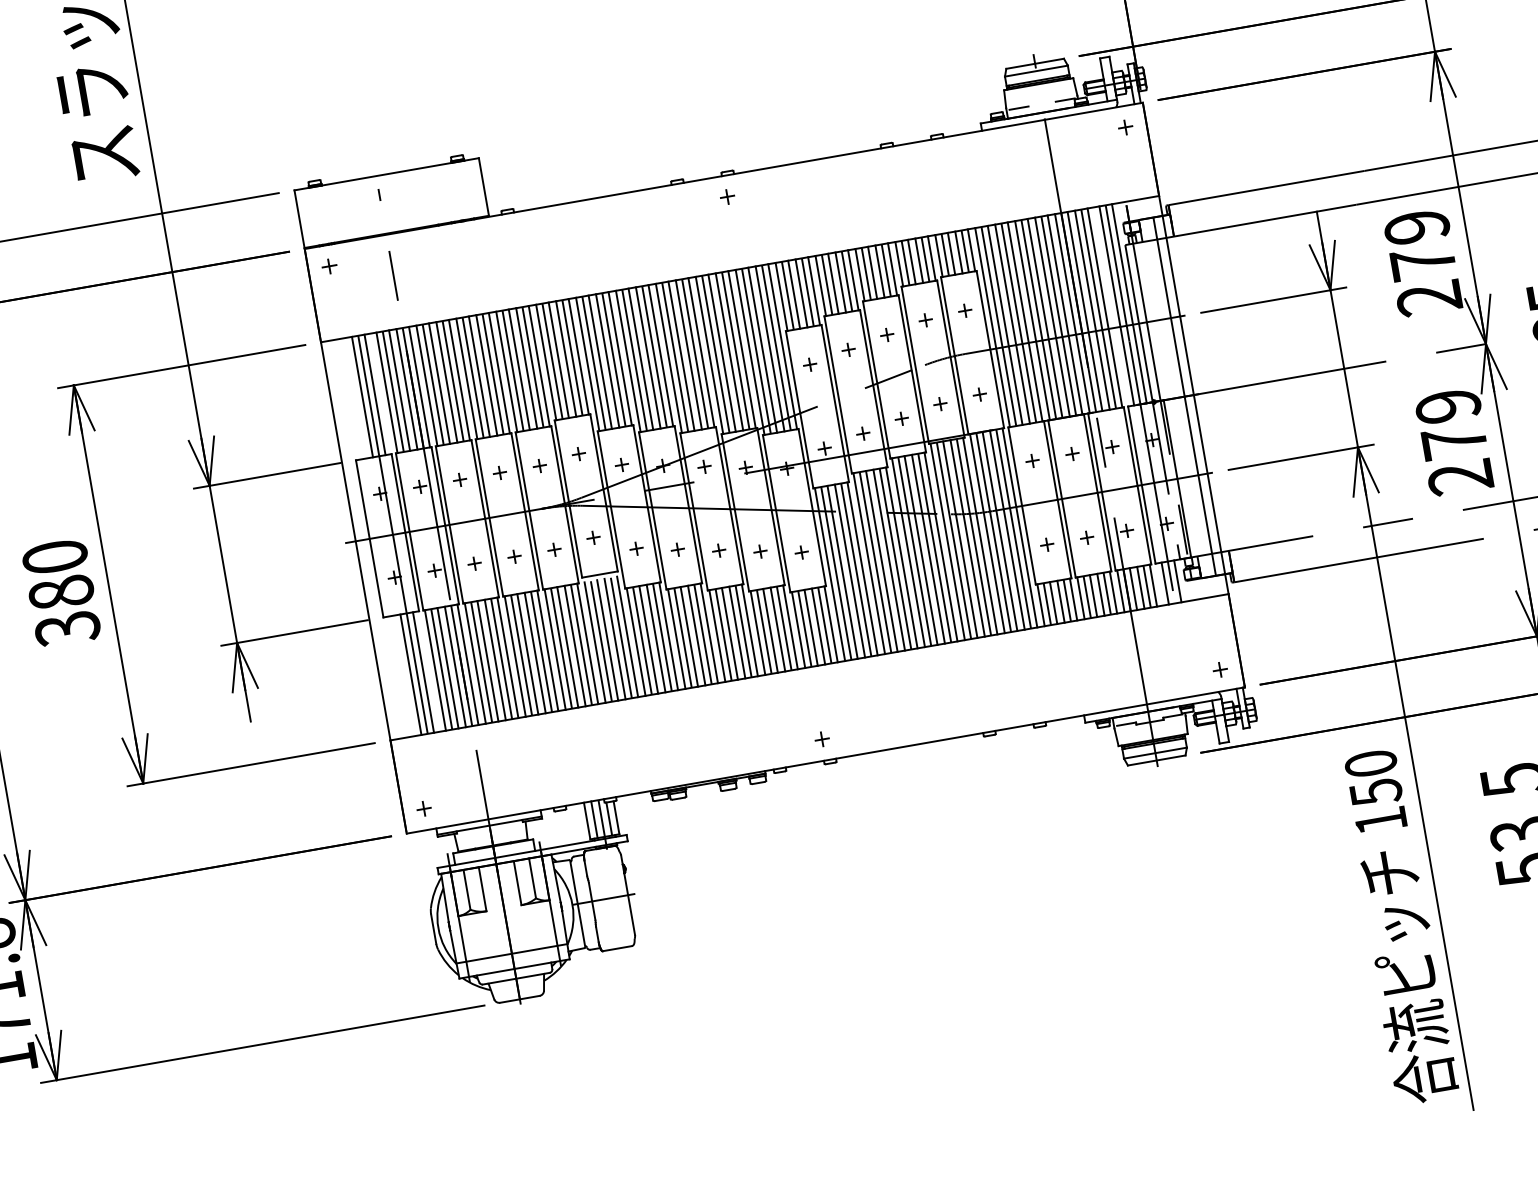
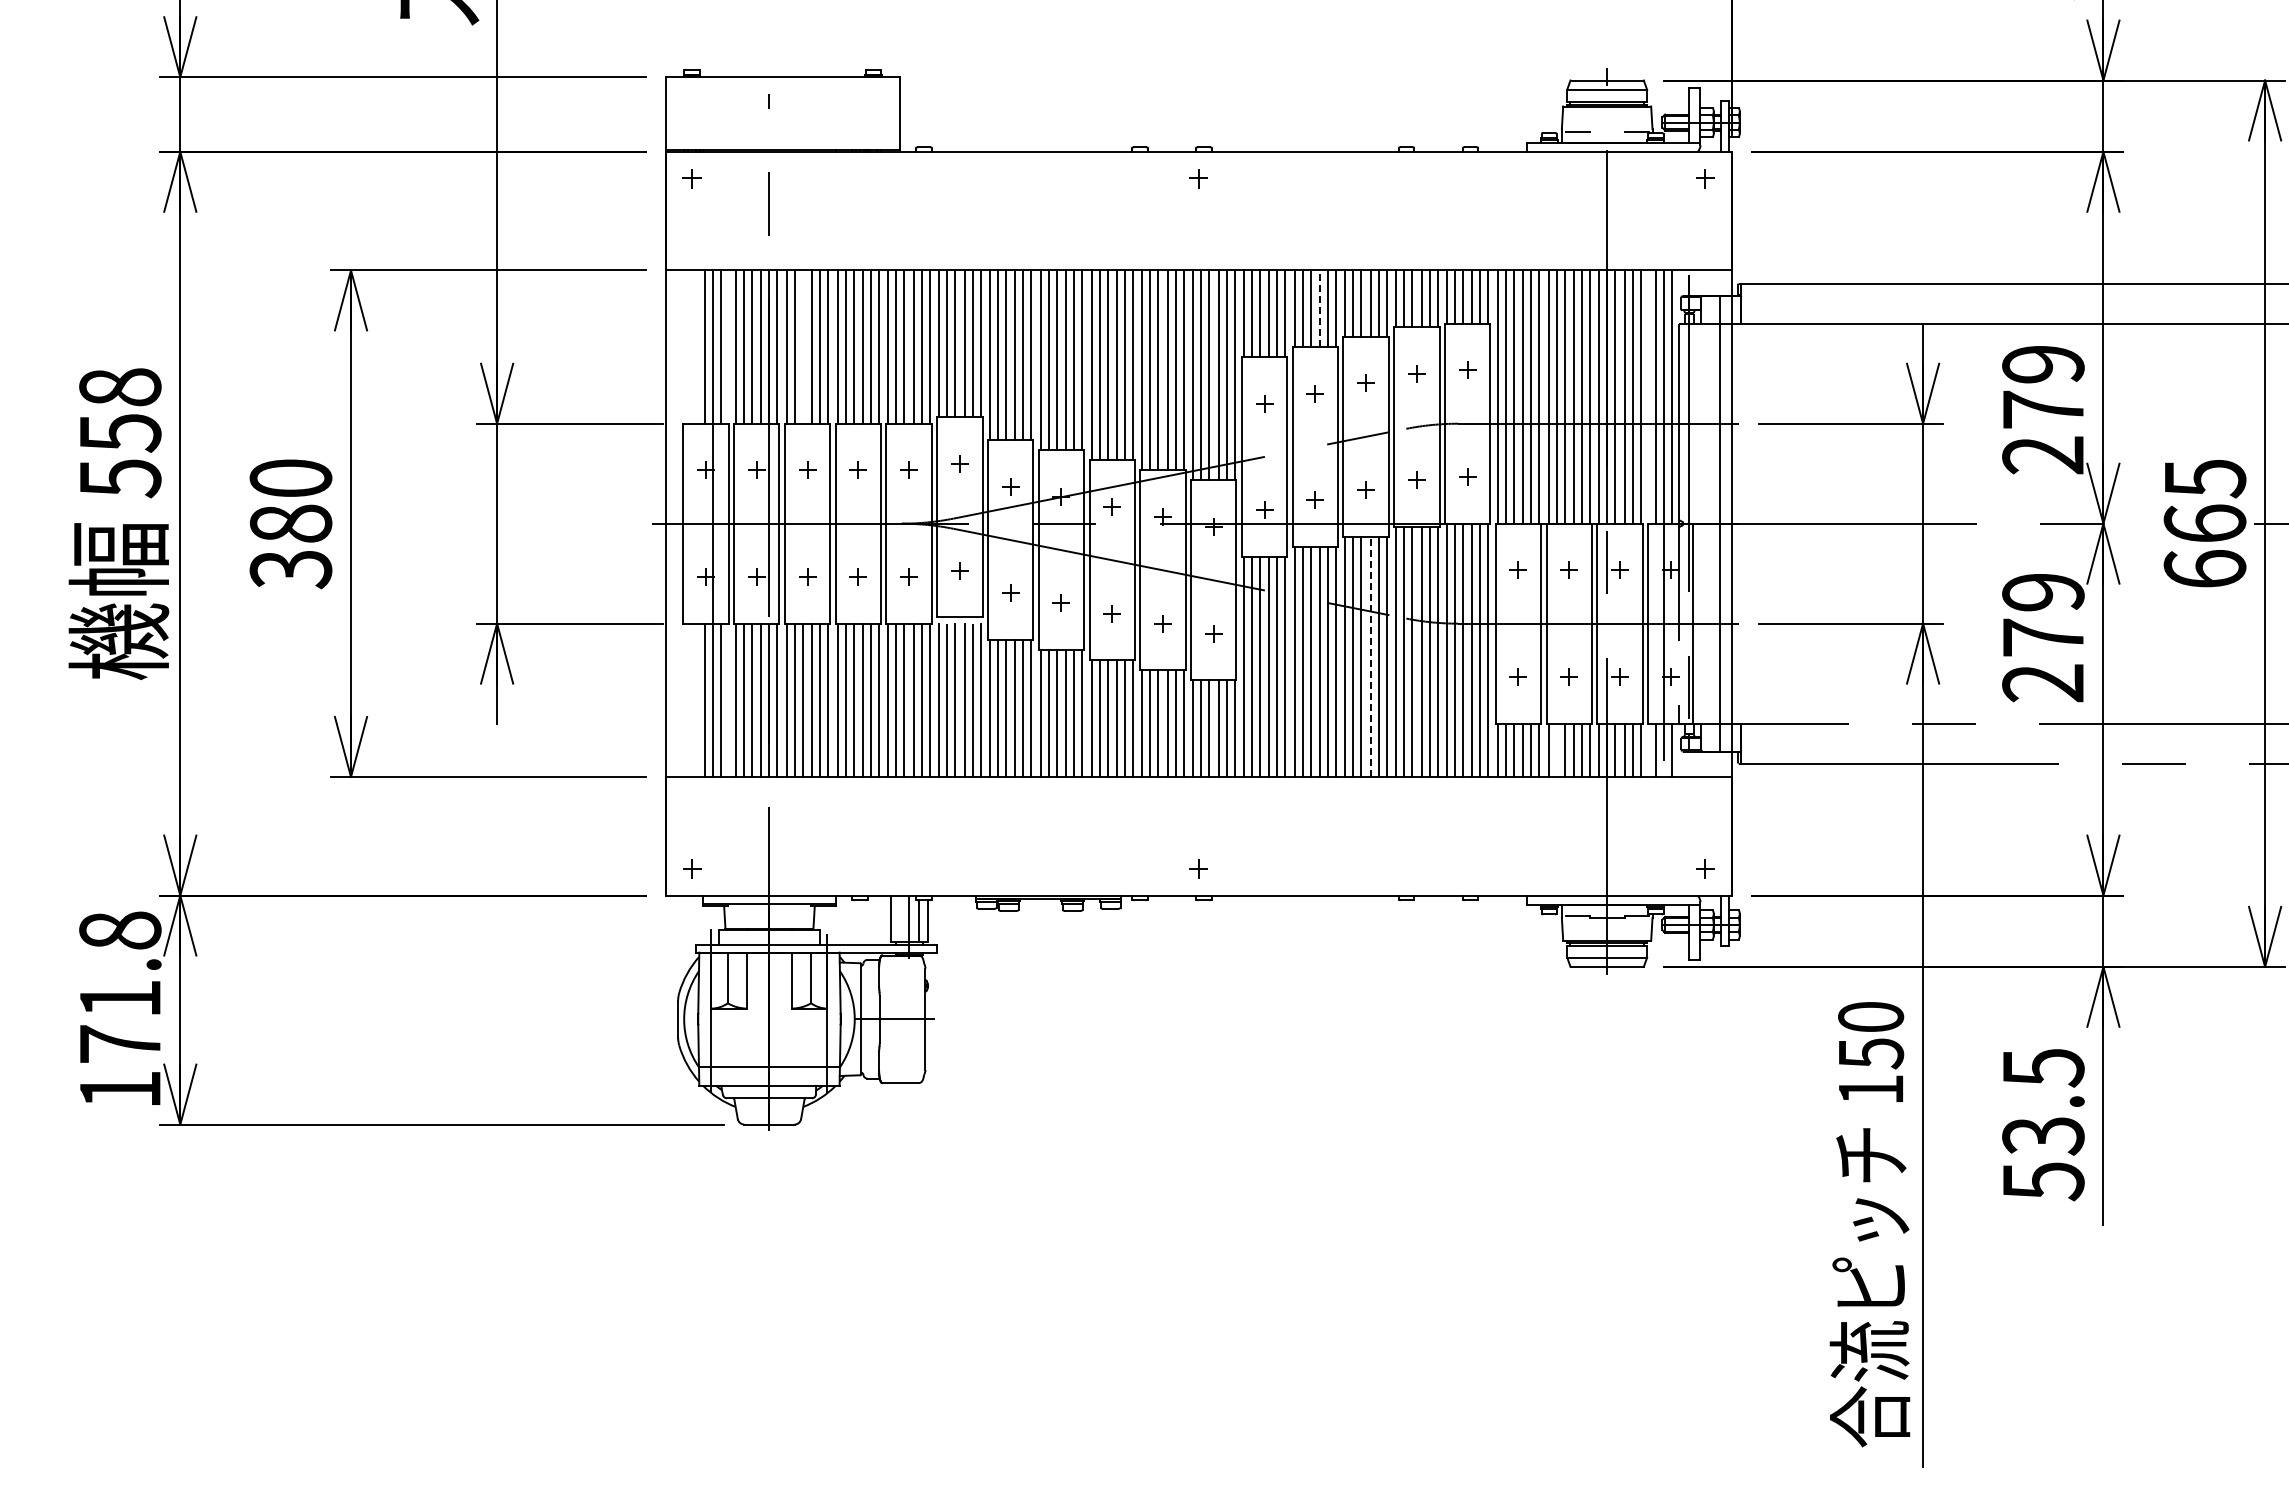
line: (841, 282) -> (1320, 308), solid -> dashed
line: (439, 383) -> (802, 346), removed
line: (928, 548) -> (1370, 656), solid -> dashed
line: (1087, 596) -> (1556, 749), removed
line: (594, 819) -> (900, 918), removed

